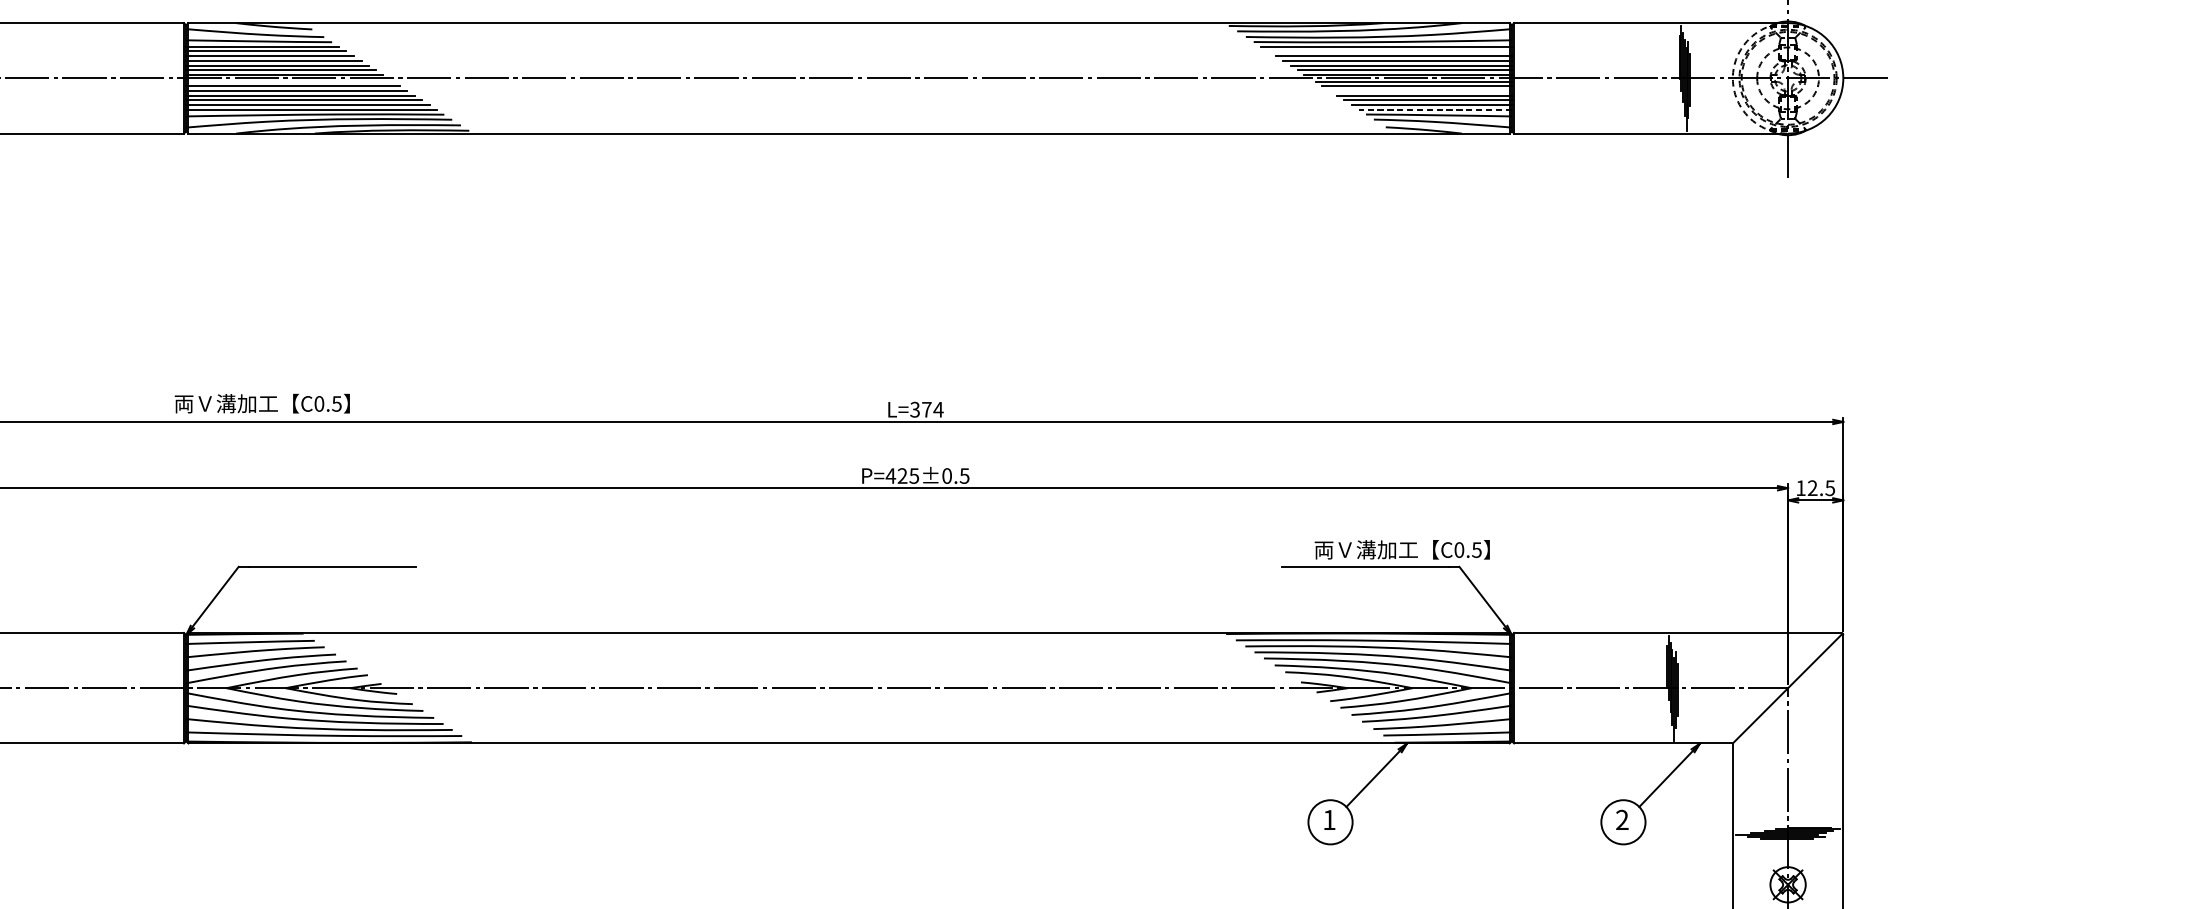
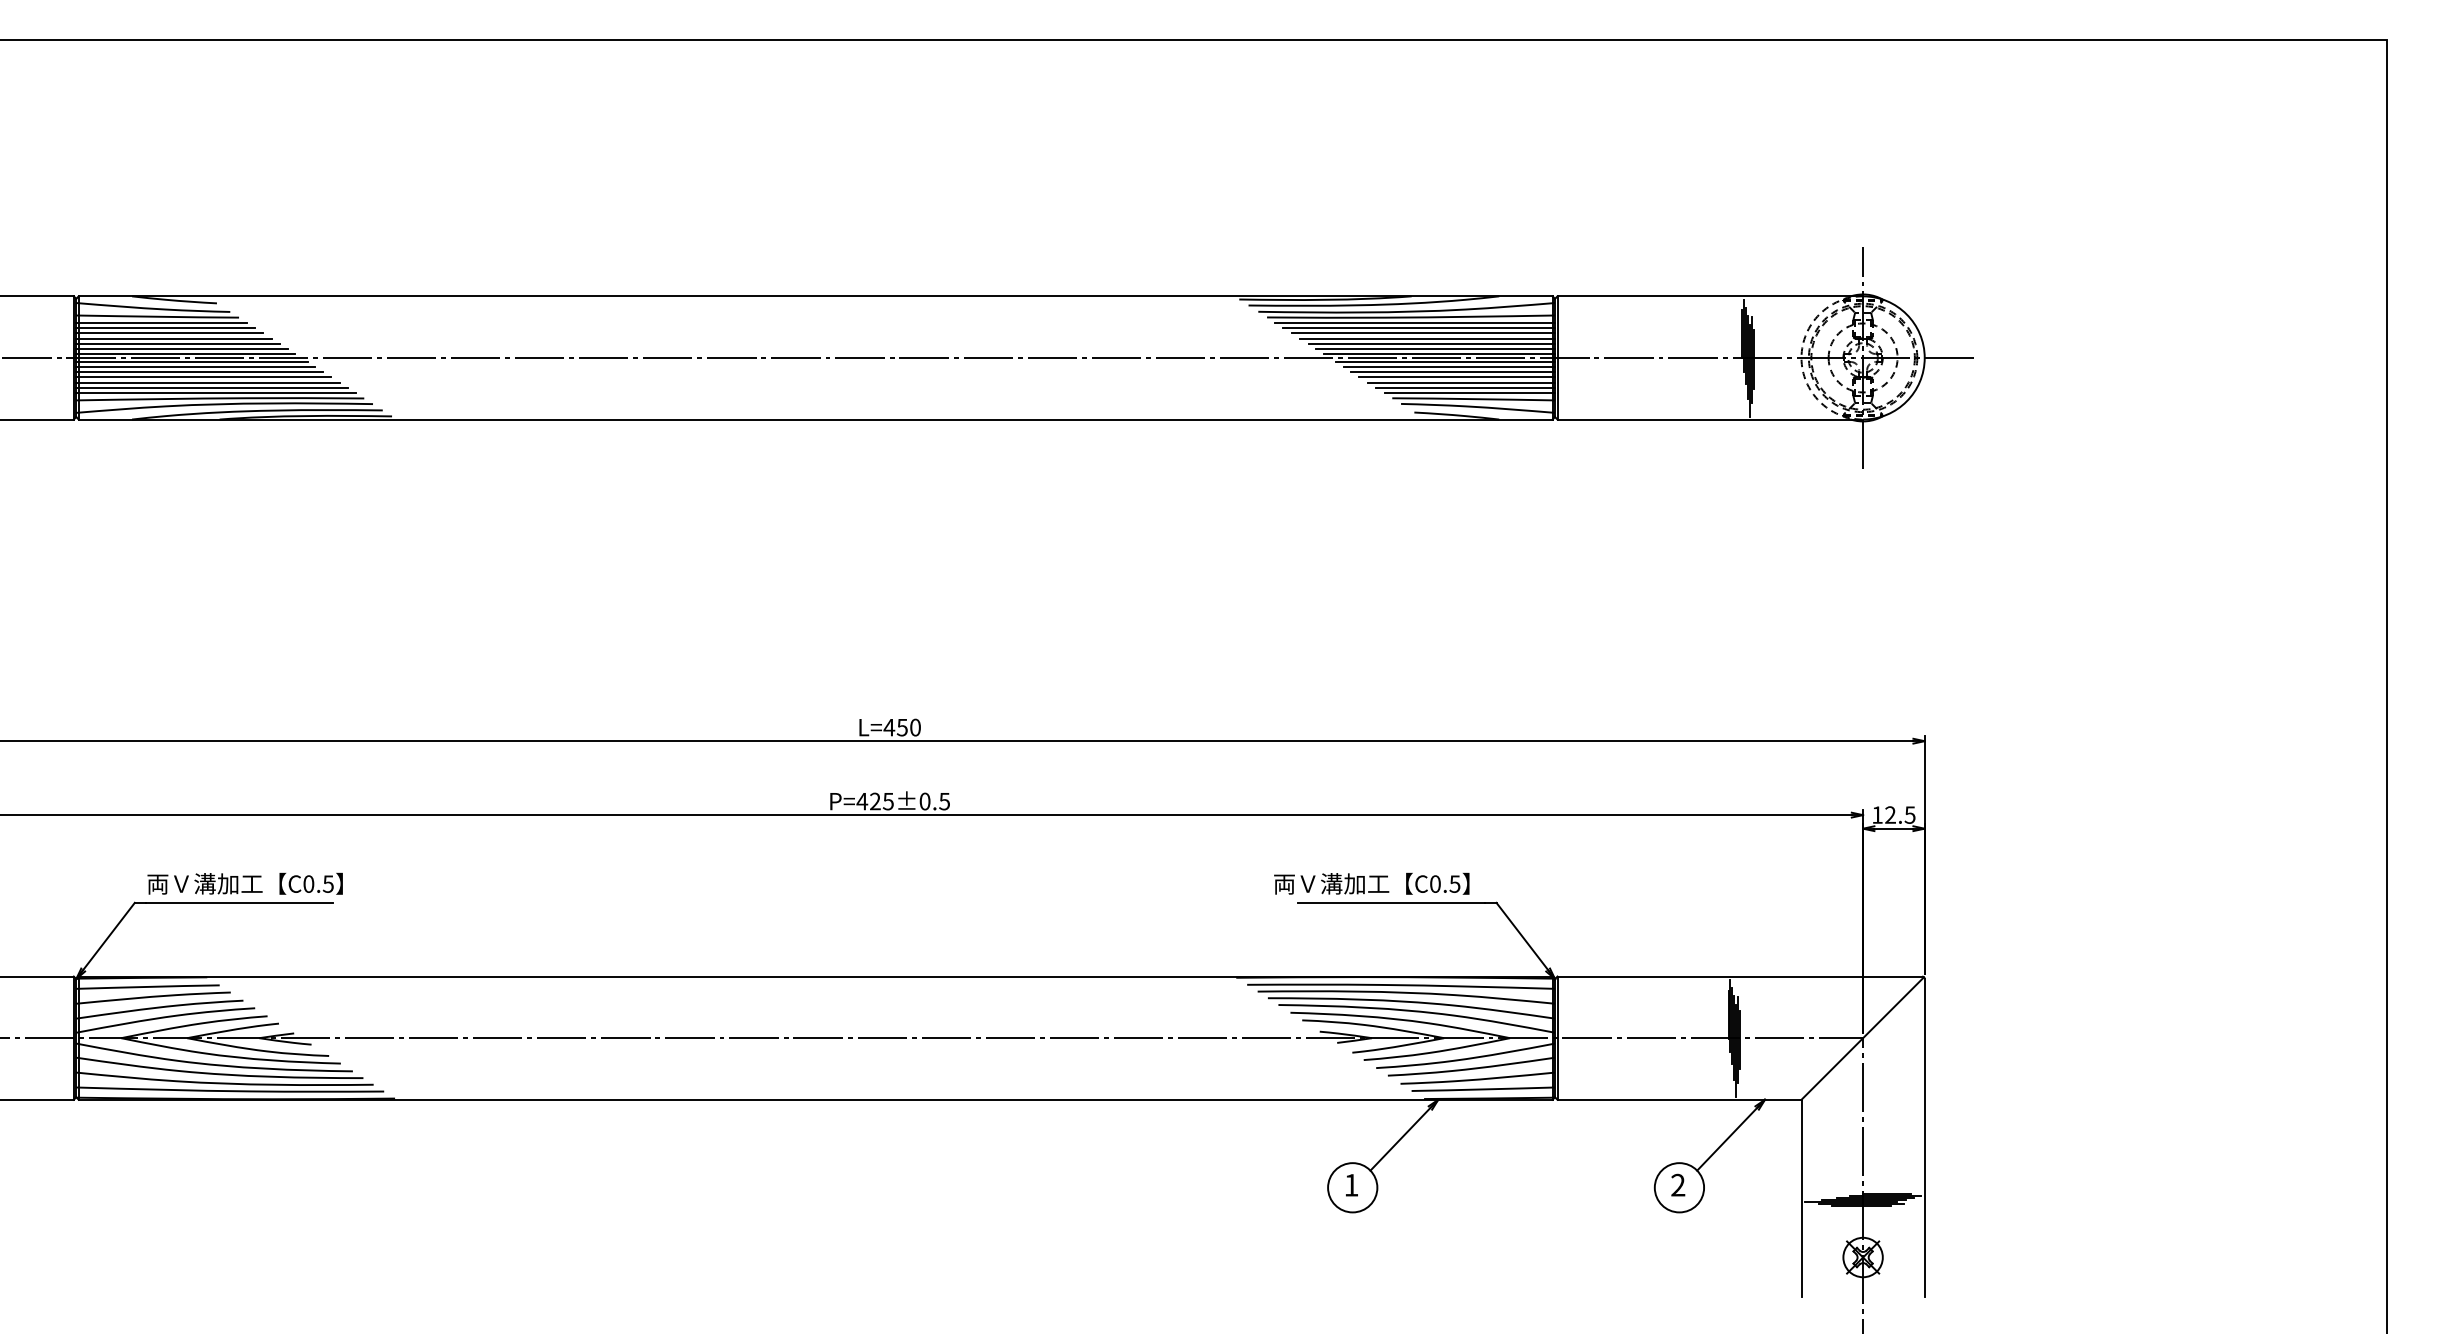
line: (1390, 51) -> (1419, 327), added
line: (289, 81) -> (191, 361), added
line: (1420, 90) -> (1453, 371), added
line: (1435, 110) -> (1469, 393), dashed -> solid
text: (261, 403) -> (244, 883), moved
text: (926, 409) -> (902, 727), L=374 -> L=450
text: (1402, 549) -> (1371, 883), moved

